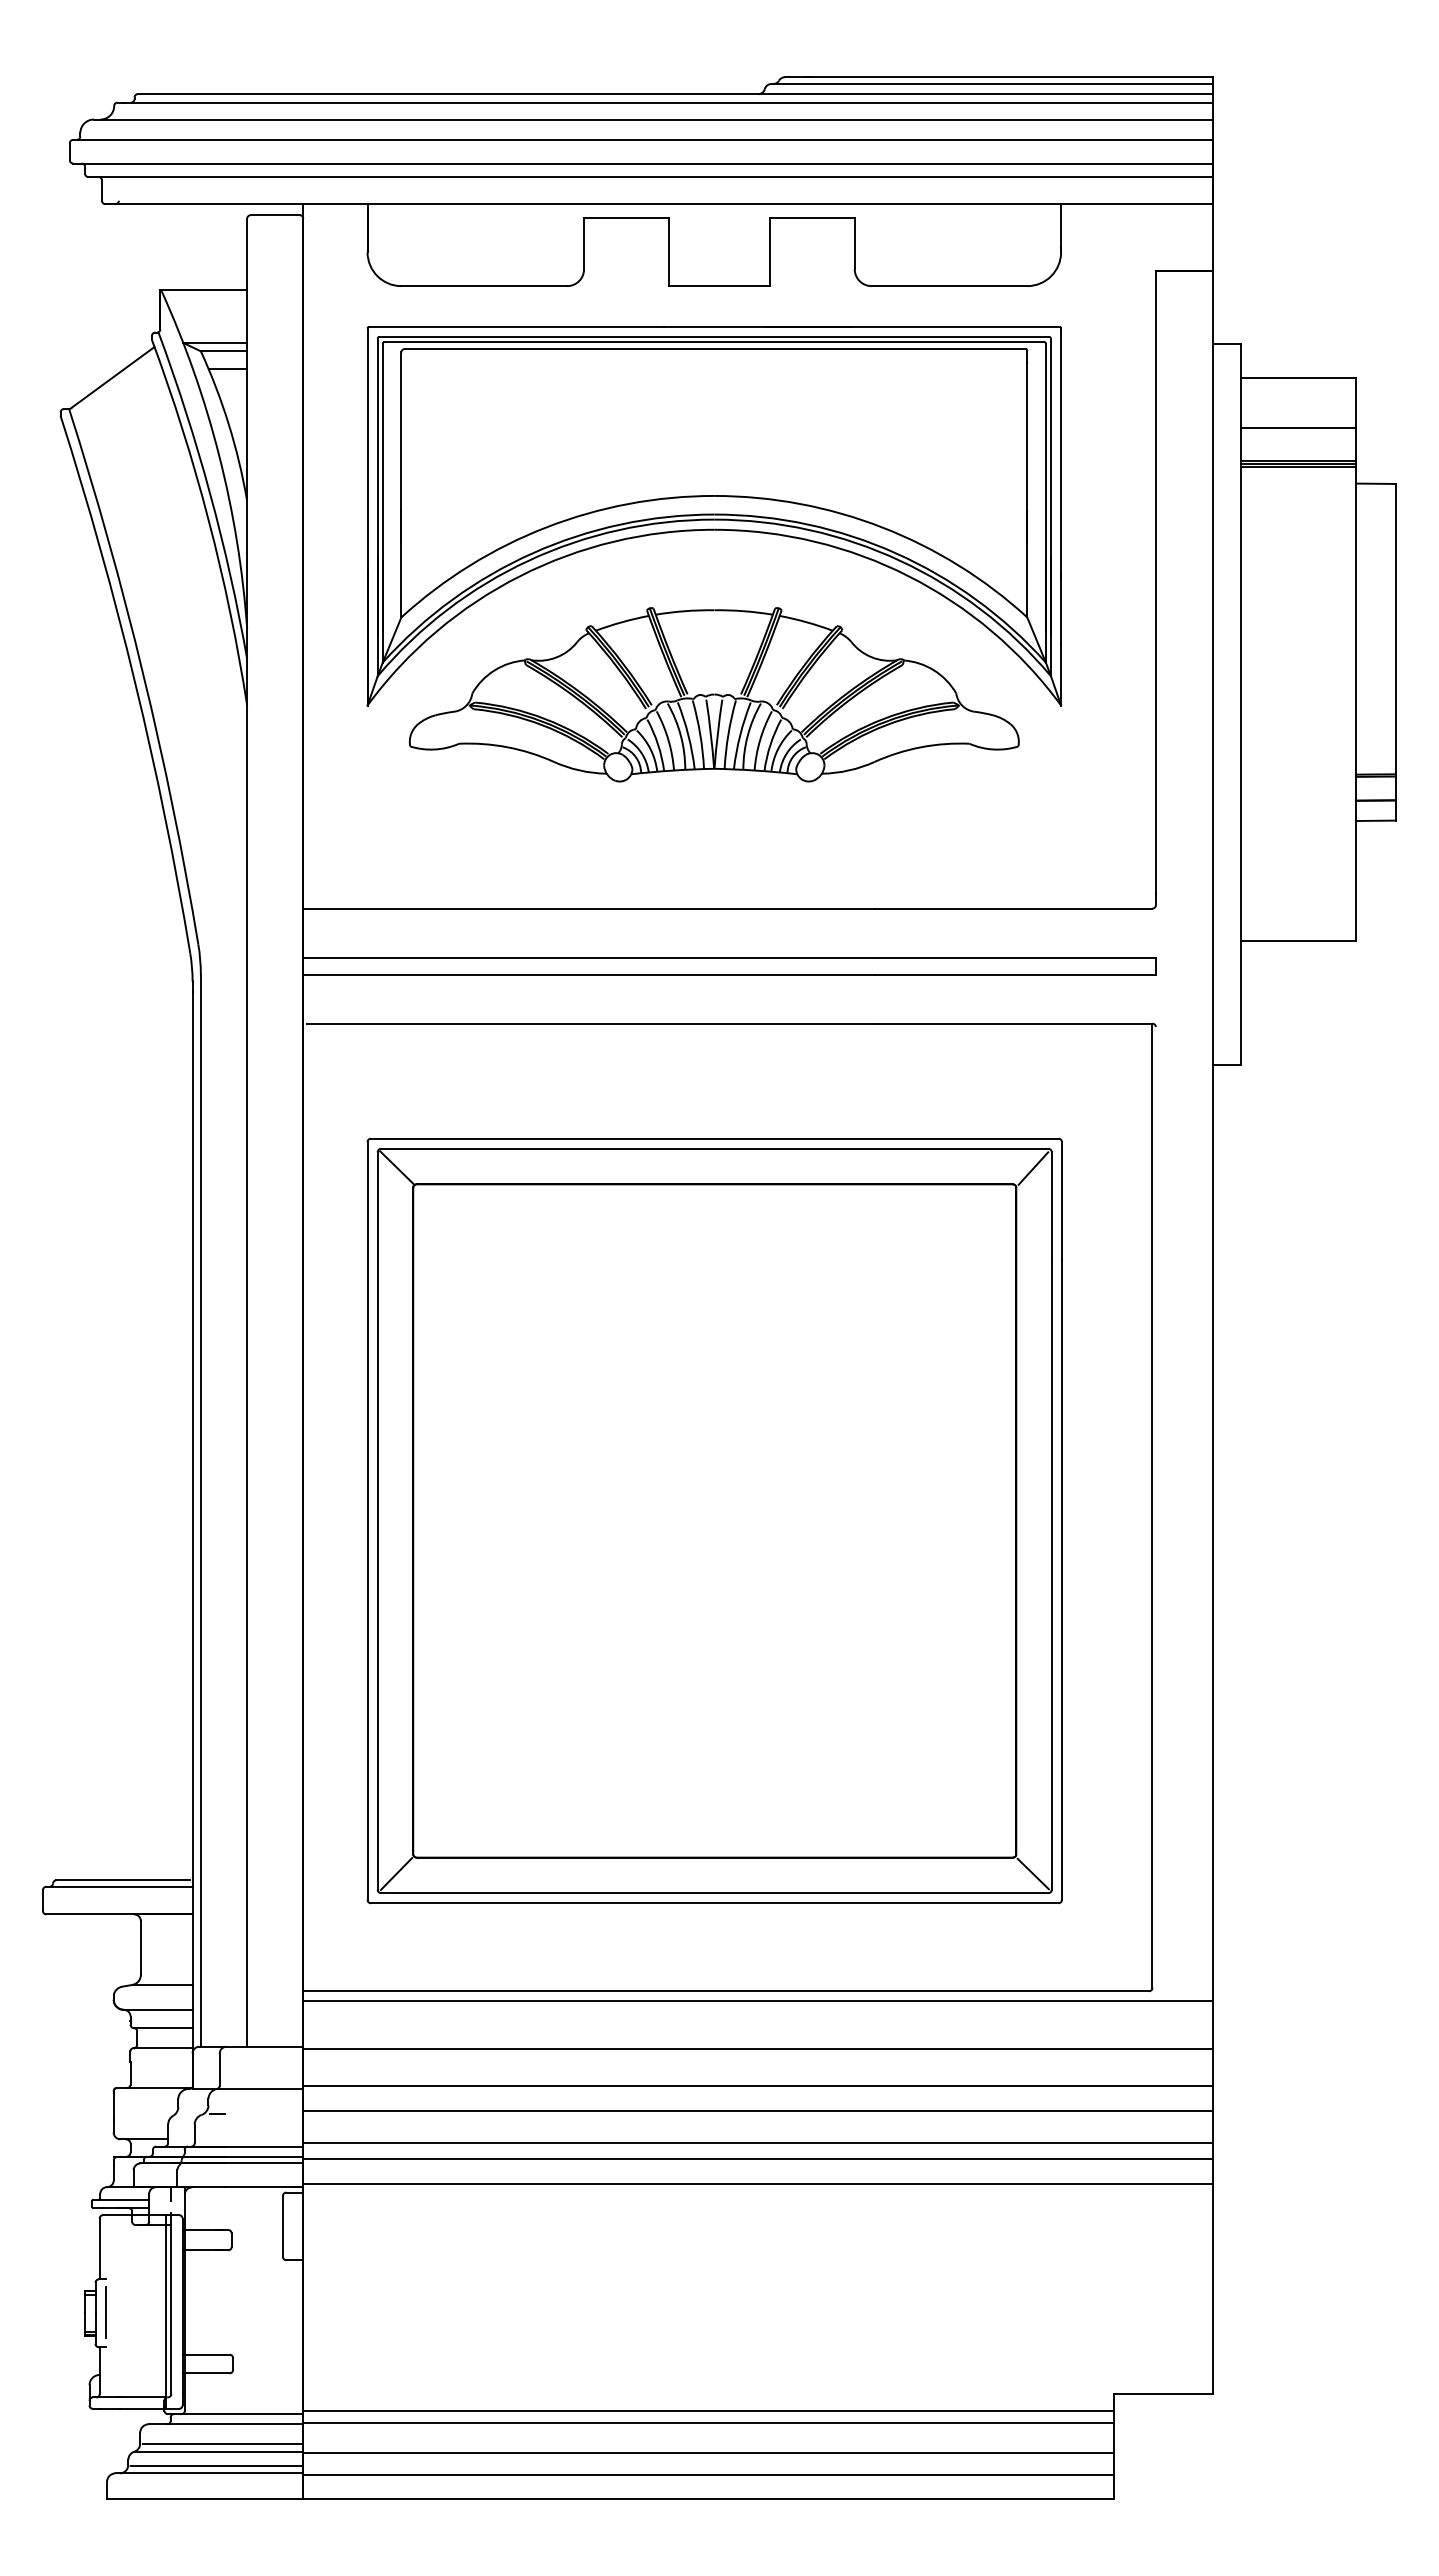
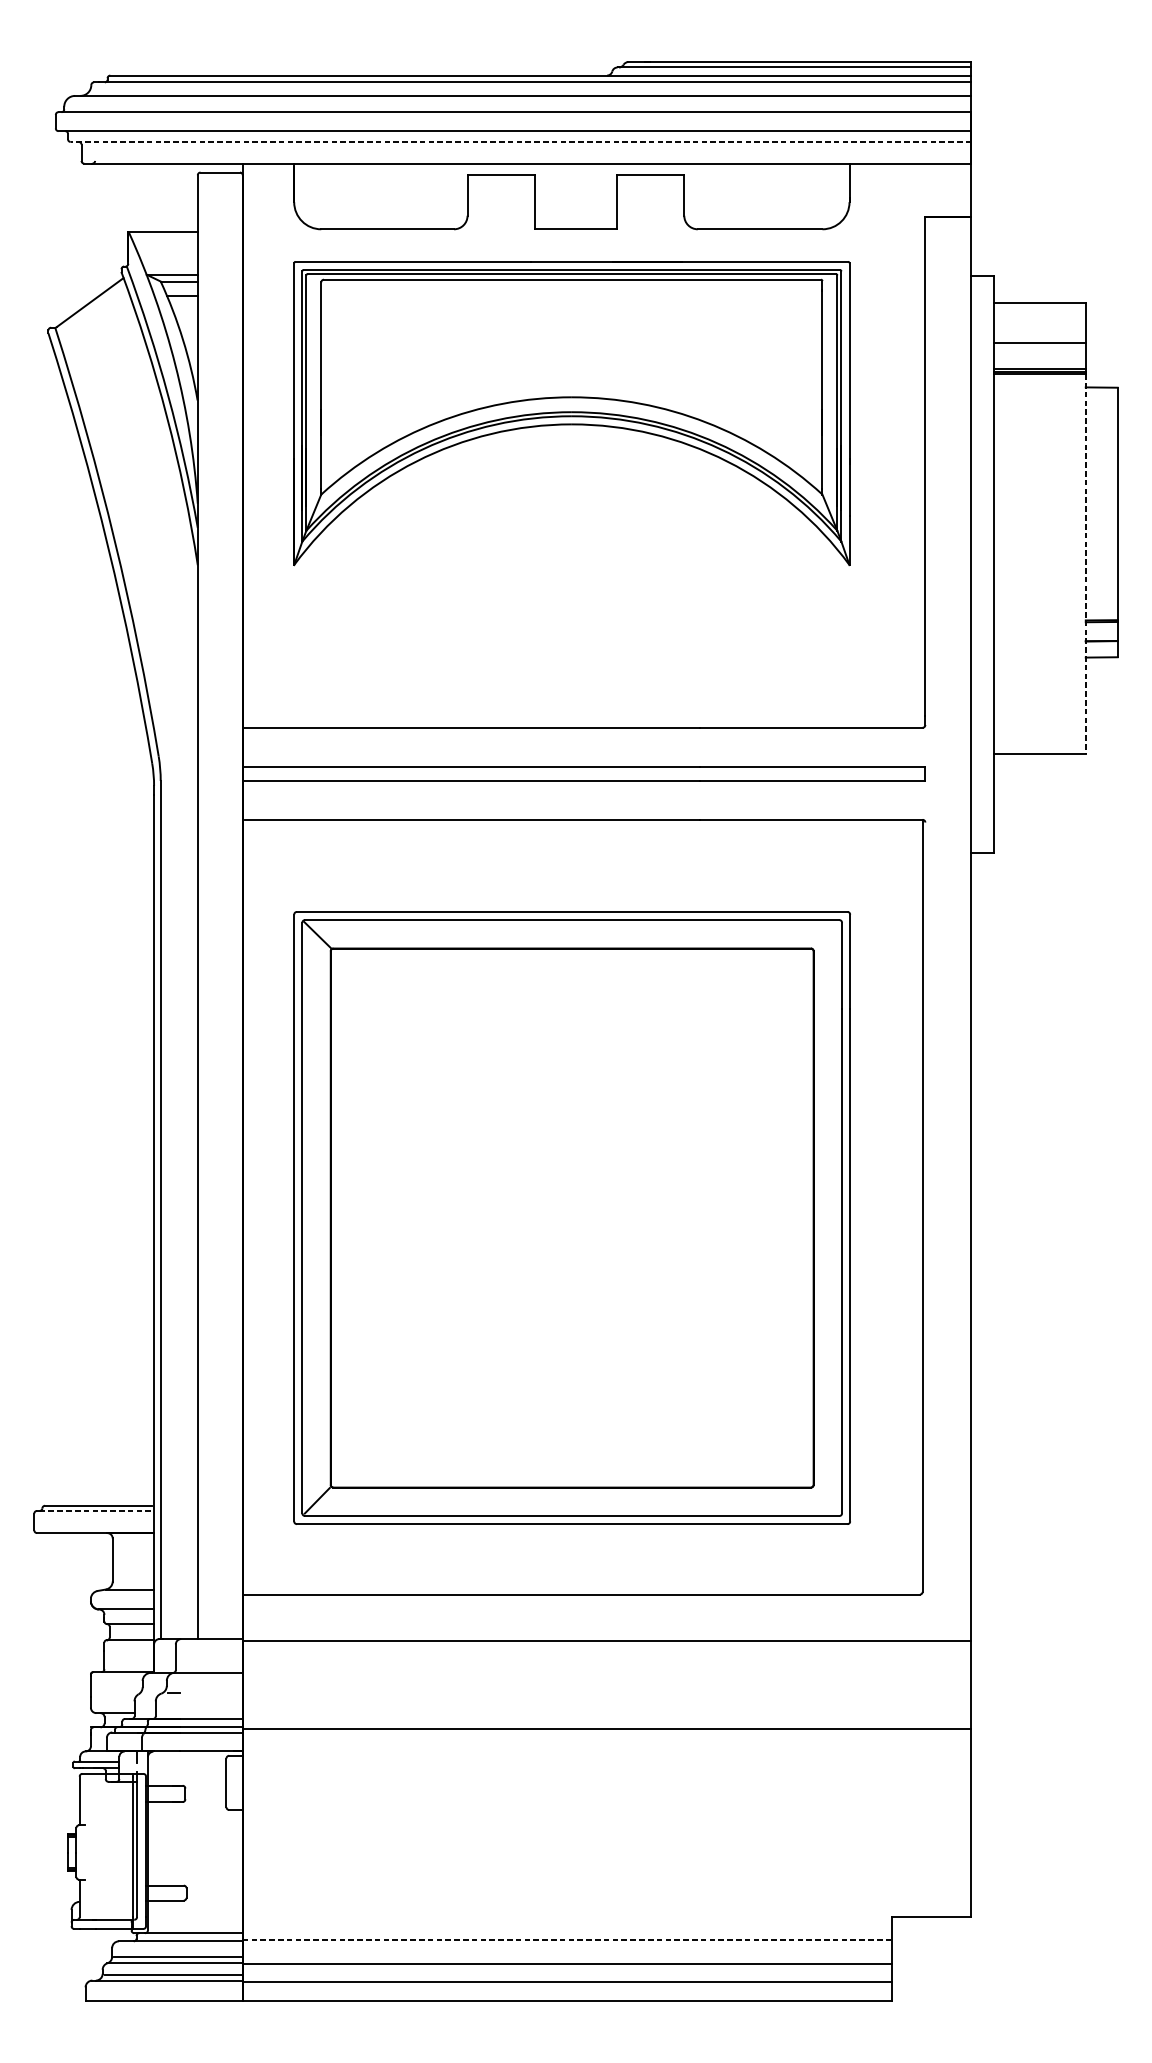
line: (650, 177) -> (520, 142), solid -> dashed
part: (713, 694) -> (571, 556), removed
line: (1356, 703) -> (1086, 563), solid -> dashed
line: (1033, 1168) -> (827, 935), removed
line: (1032, 1873) -> (826, 1500), removed
line: (121, 1886) -> (97, 1510), solid -> dashed
line: (758, 2001) -> (607, 1602), removed
line: (758, 2085) -> (607, 1670), removed
line: (758, 2111) -> (607, 1690), removed
line: (758, 2143) -> (607, 1716), removed
line: (758, 2184) -> (607, 1749), removed
line: (105, 2311) -> (84, 1851), removed
line: (708, 2410) -> (567, 1930), removed
line: (708, 2422) -> (567, 1939), solid -> dashed

